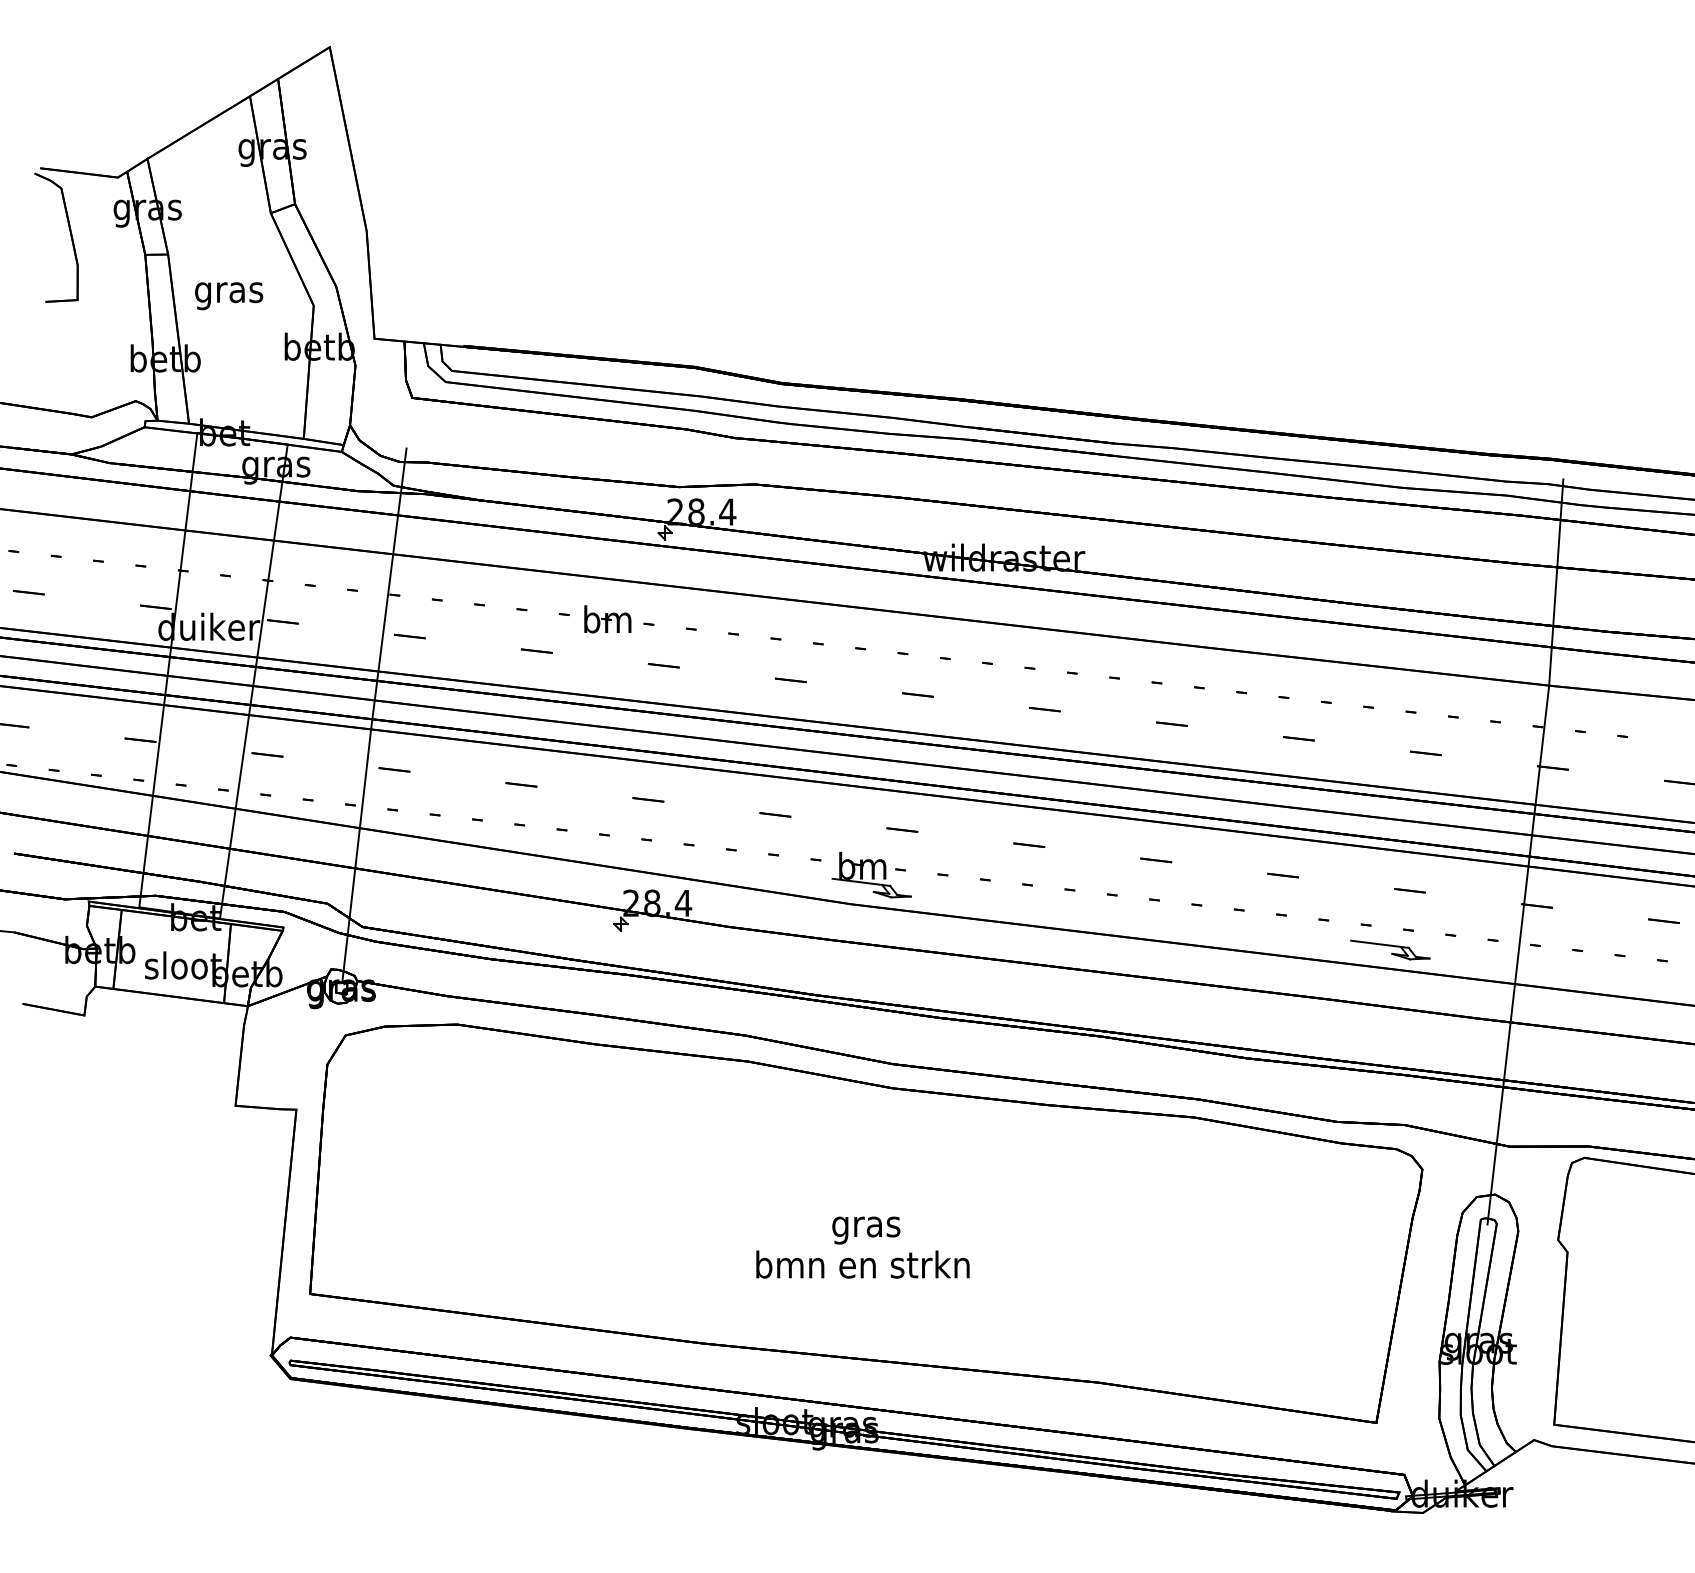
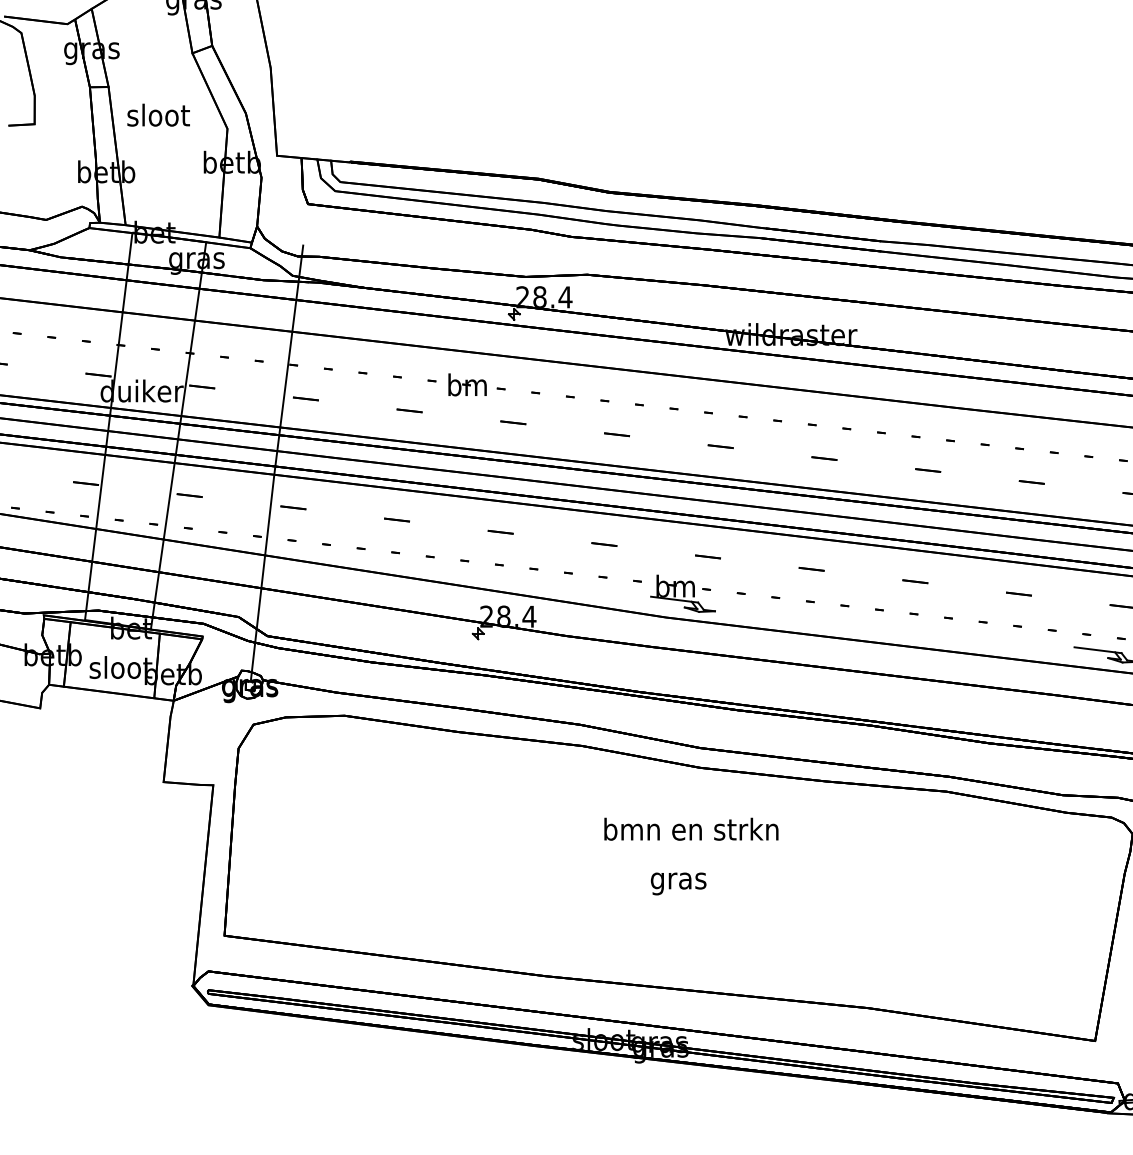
text: (229, 292) -> (158, 118), gras -> sloot
text: (862, 1264) -> (691, 829), moved

